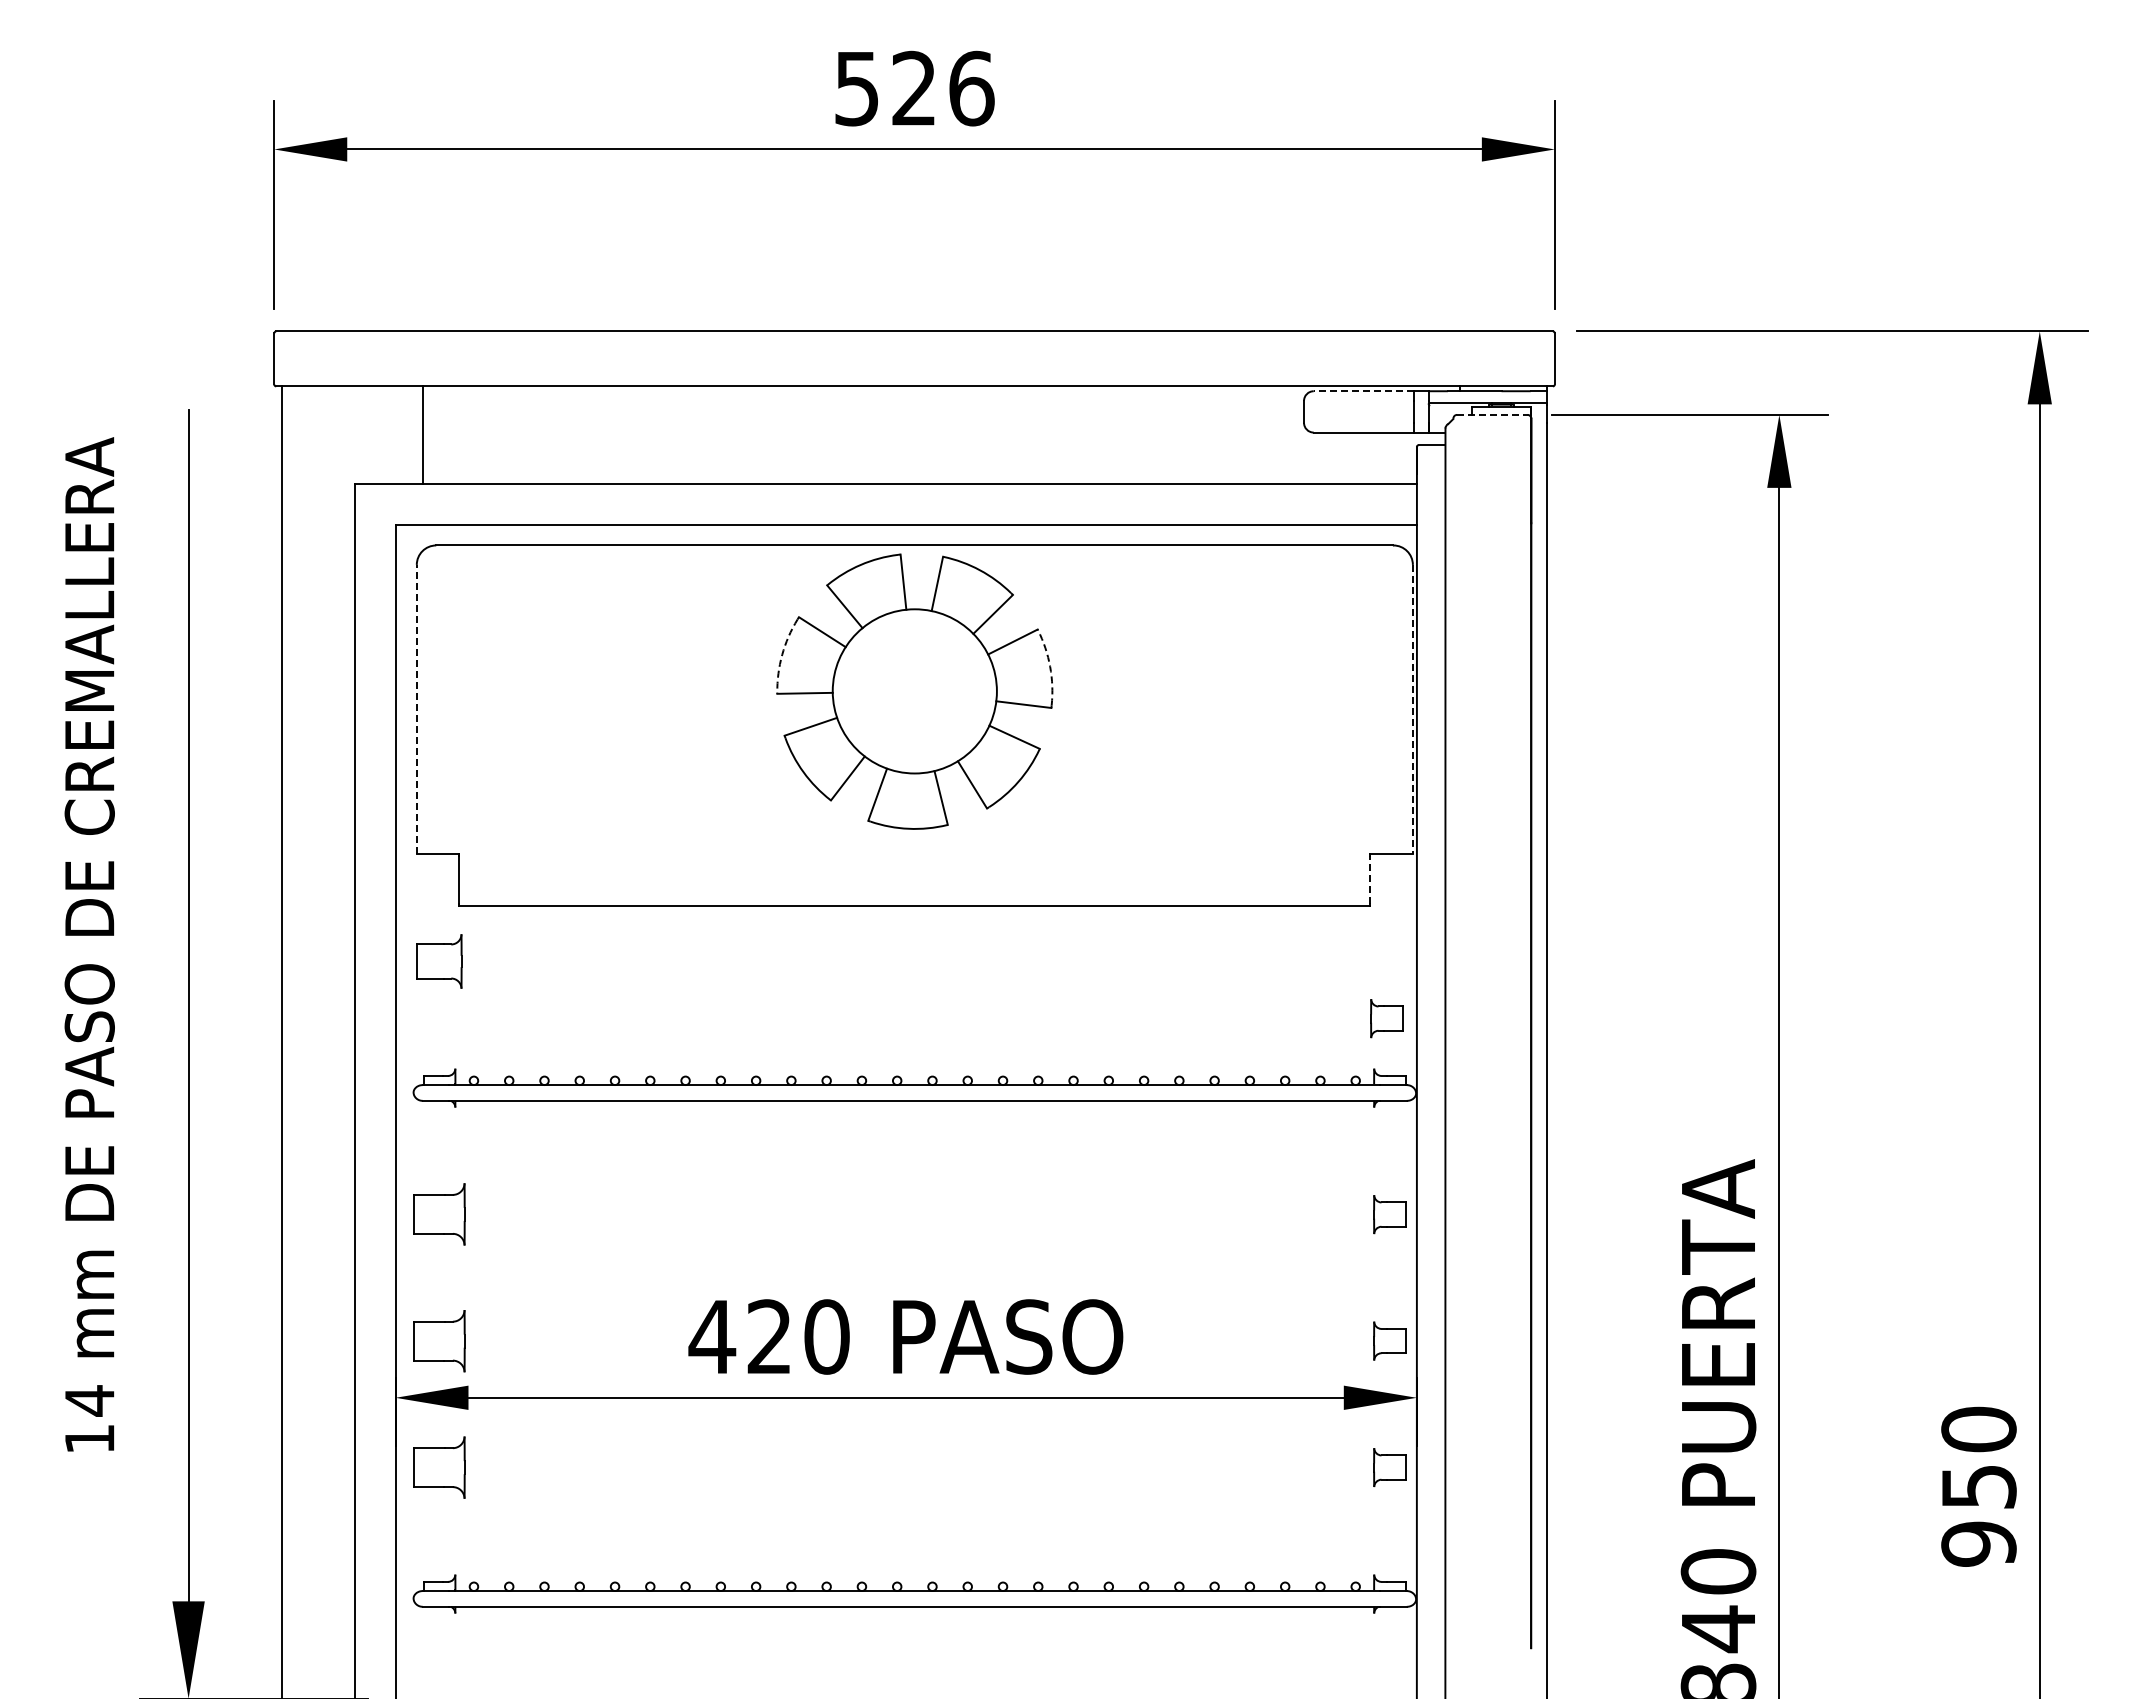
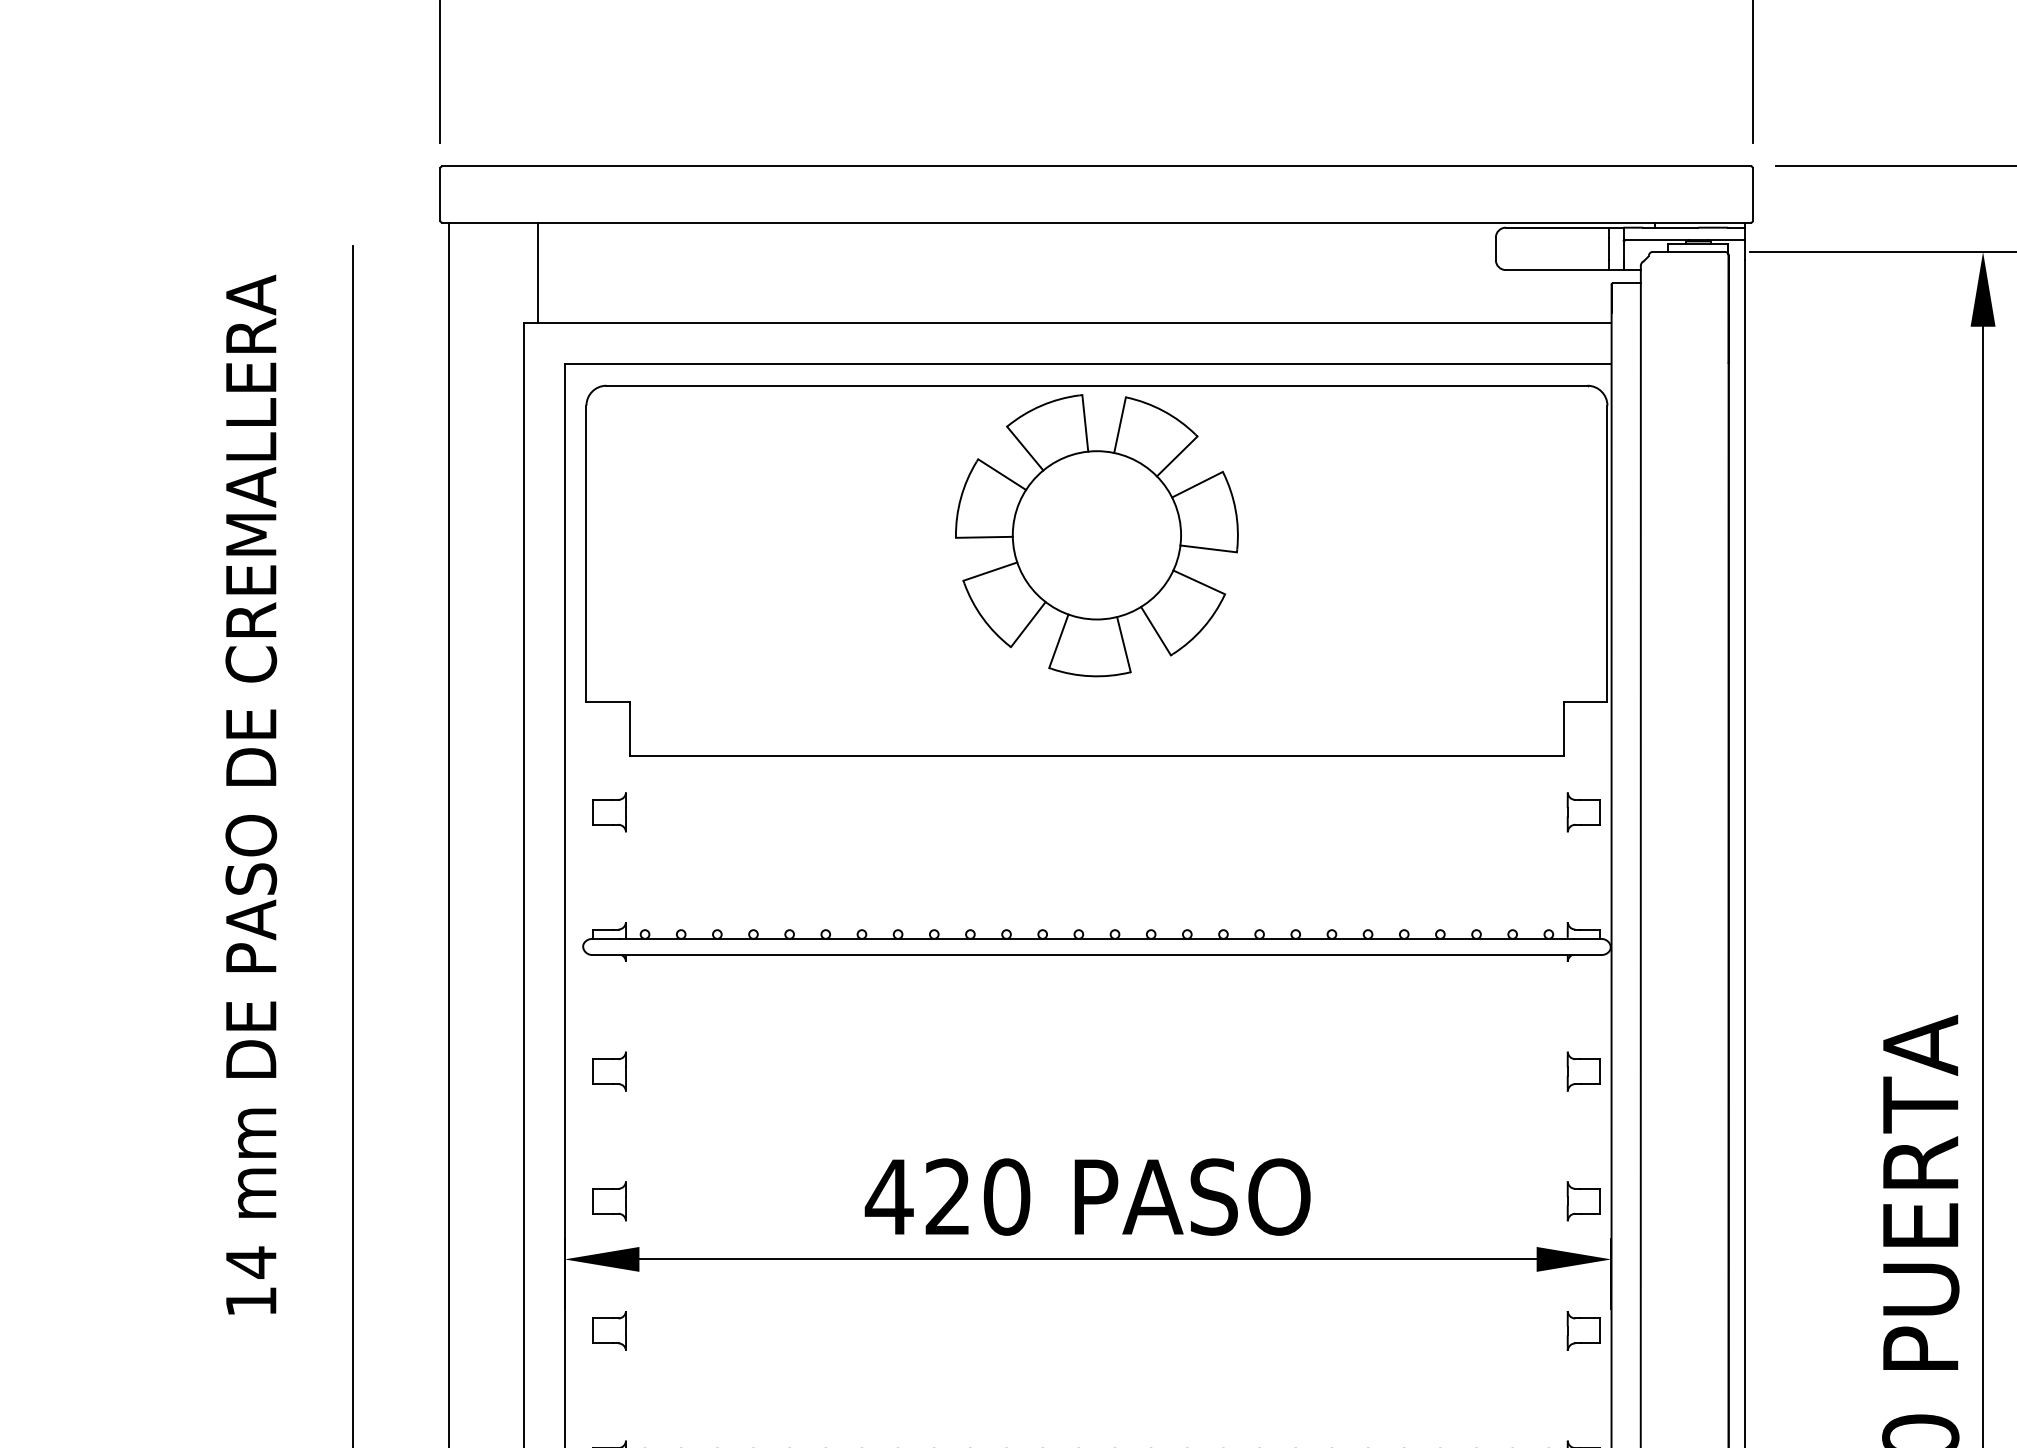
line: (1363, 391) -> (1556, 227), dashed -> solid
line: (1492, 414) -> (1689, 251), dashed -> solid
line: (422, 435) -> (537, 273), moved
arc: (782, 654) -> (961, 497), dashed -> solid
arc: (1050, 666) -> (1235, 509), dashed -> solid
line: (416, 709) -> (586, 553), dashed -> solid
line: (1412, 709) -> (1607, 553), dashed -> solid
line: (1370, 879) -> (1563, 728), dashed -> solid
part: (439, 961) -> (609, 812), size x0.71
part: (1386, 1018) -> (1583, 812), moved
part: (439, 1214) -> (609, 1071), size x0.62
part: (439, 1340) -> (609, 1200), size x0.62
part: (439, 1467) -> (609, 1330), size x0.62

